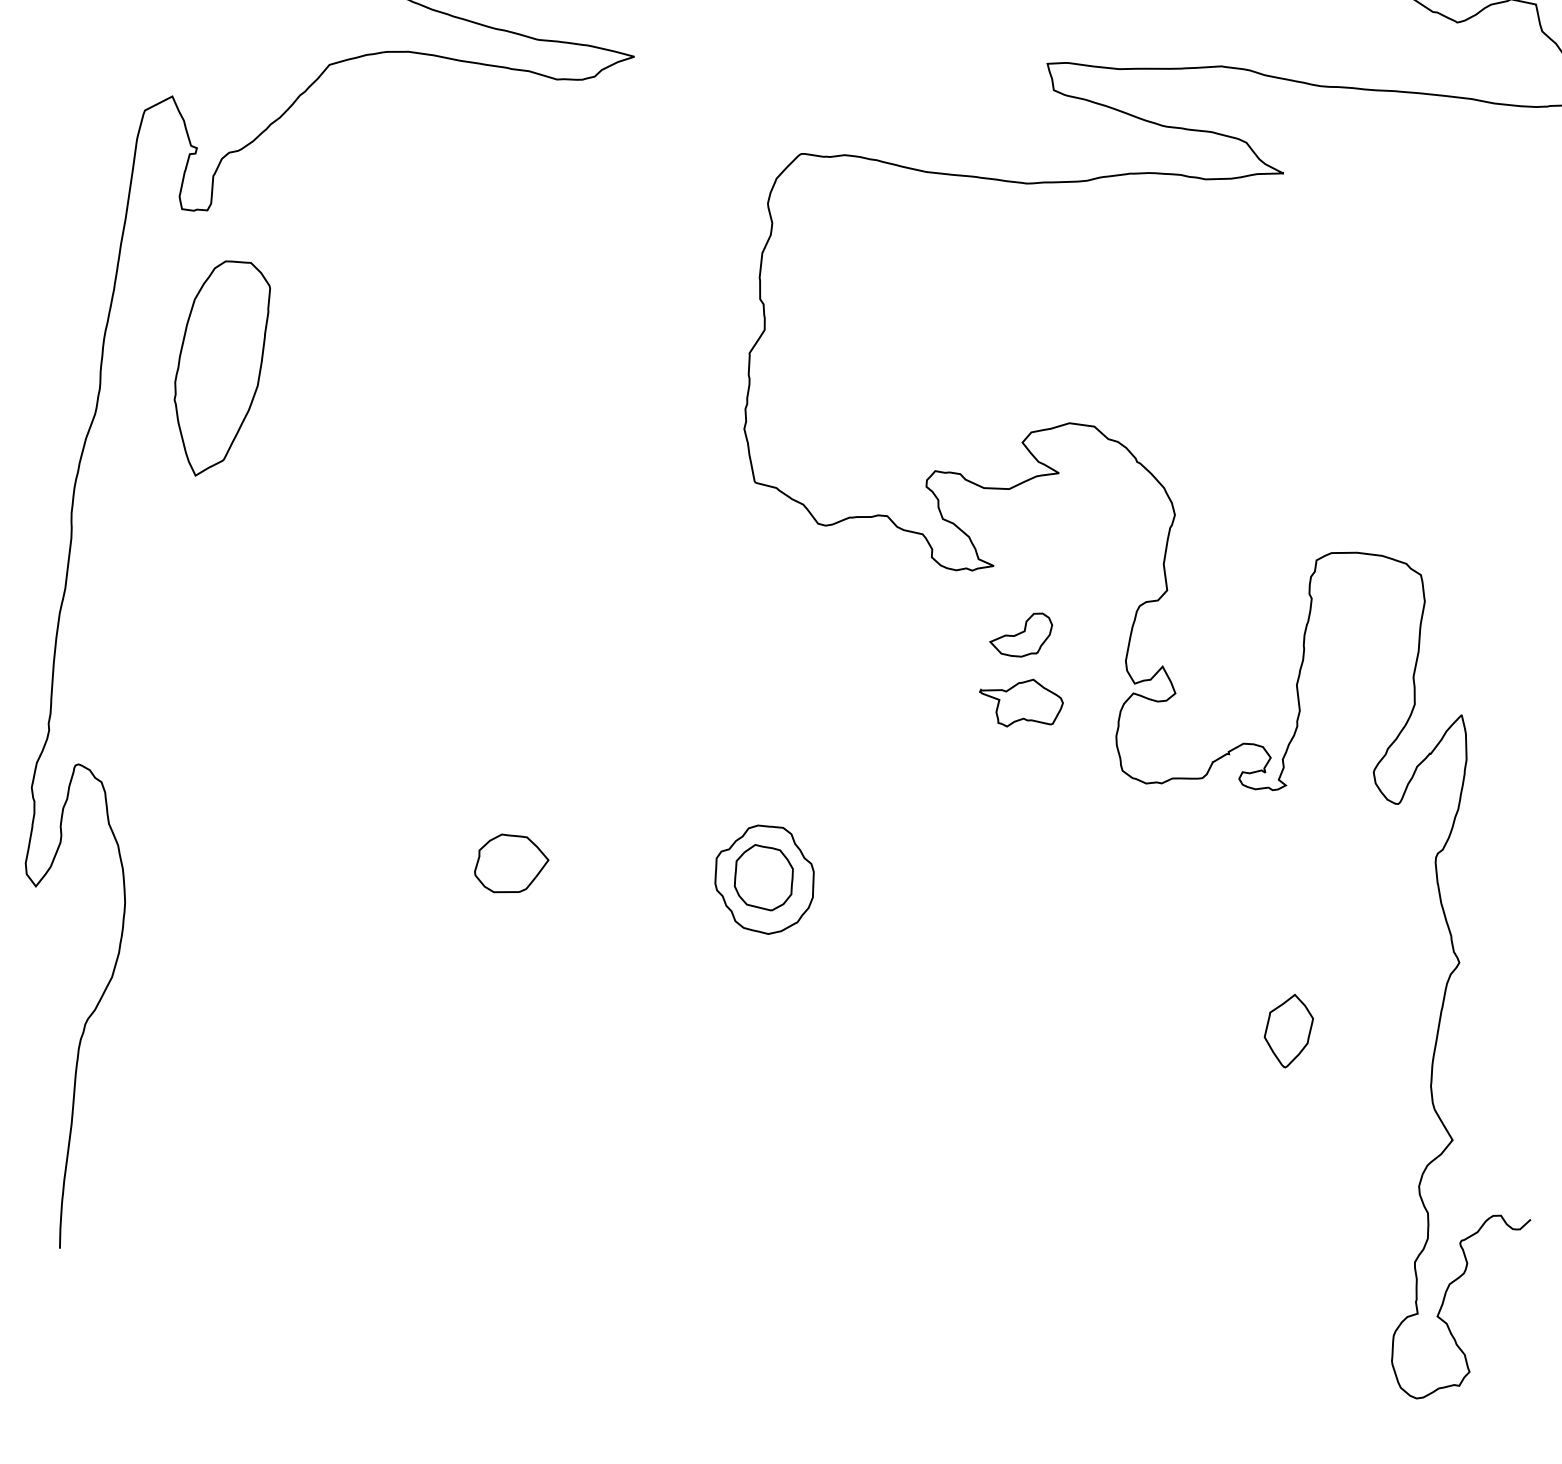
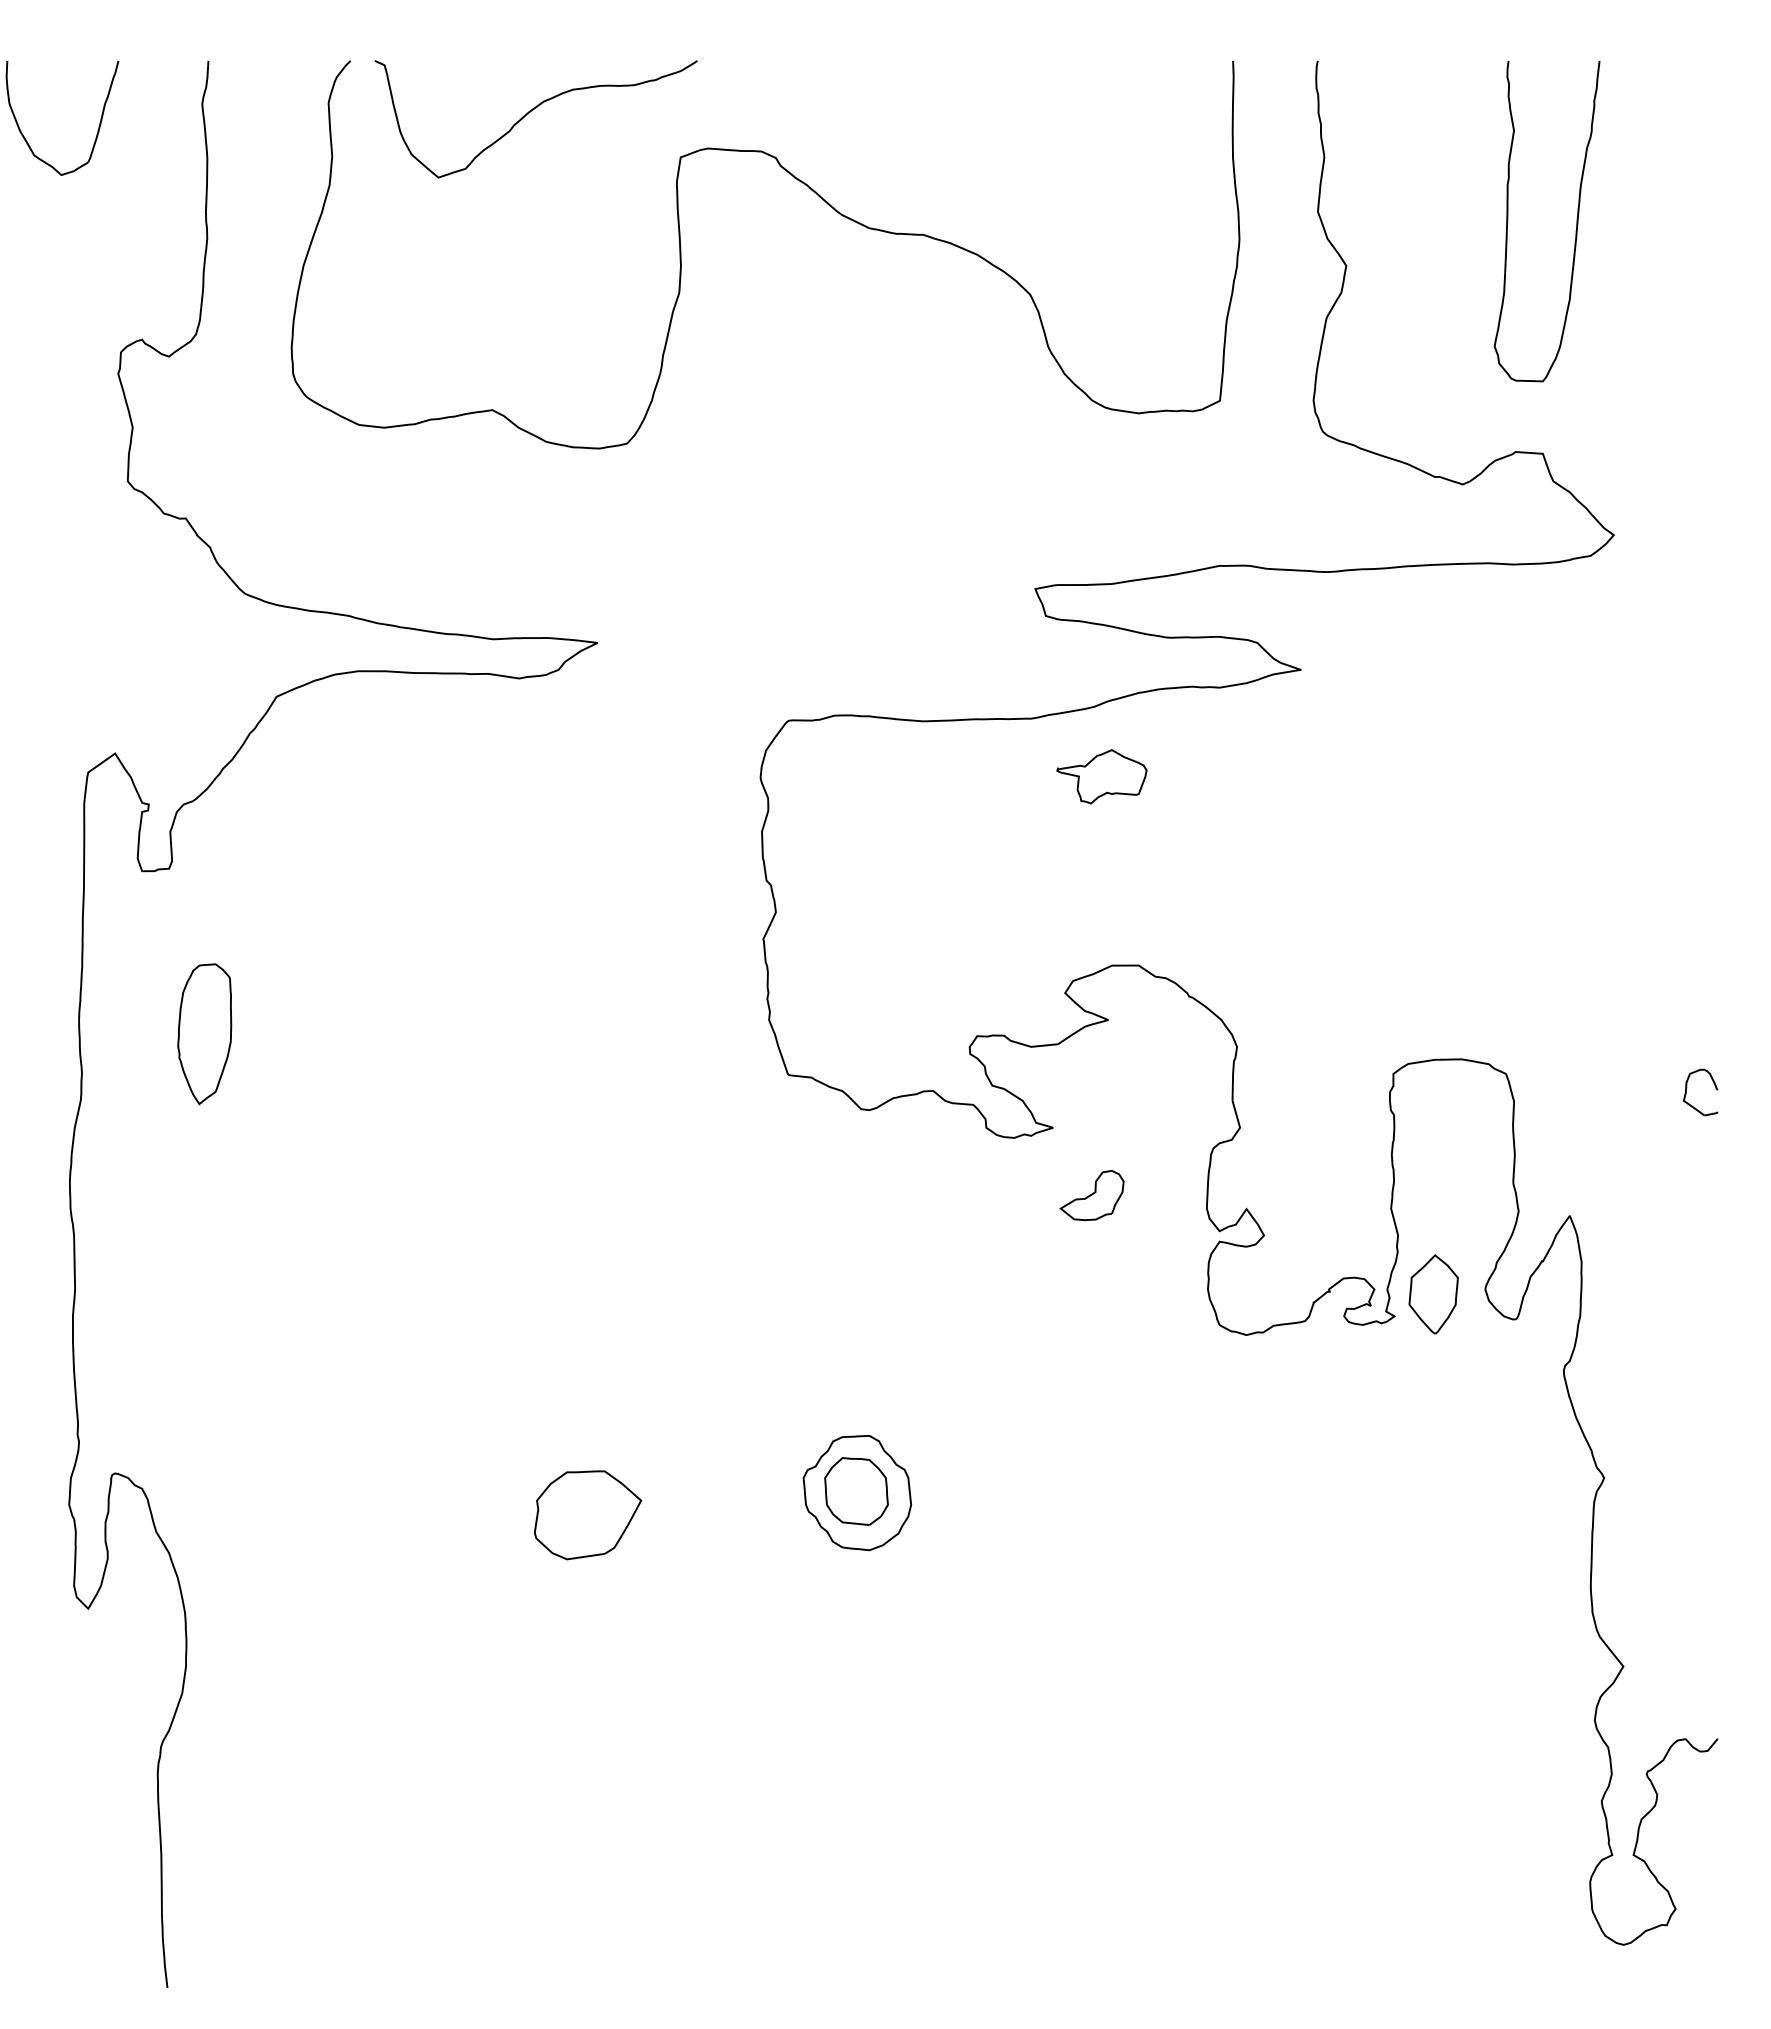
part: (218, 367) -> (204, 1033), size x0.6
part: (1020, 702) -> (1101, 776), moved
part: (512, 865) -> (588, 1515), size x1.4
part: (1288, 1030) -> (1433, 1294), moved

